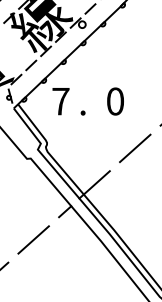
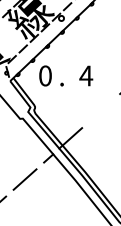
text: (60, 101) -> (45, 75), 7 -> 0
text: (115, 101) -> (86, 75), 0 -> 4
line: (135, 148) -> (101, 111), removed

